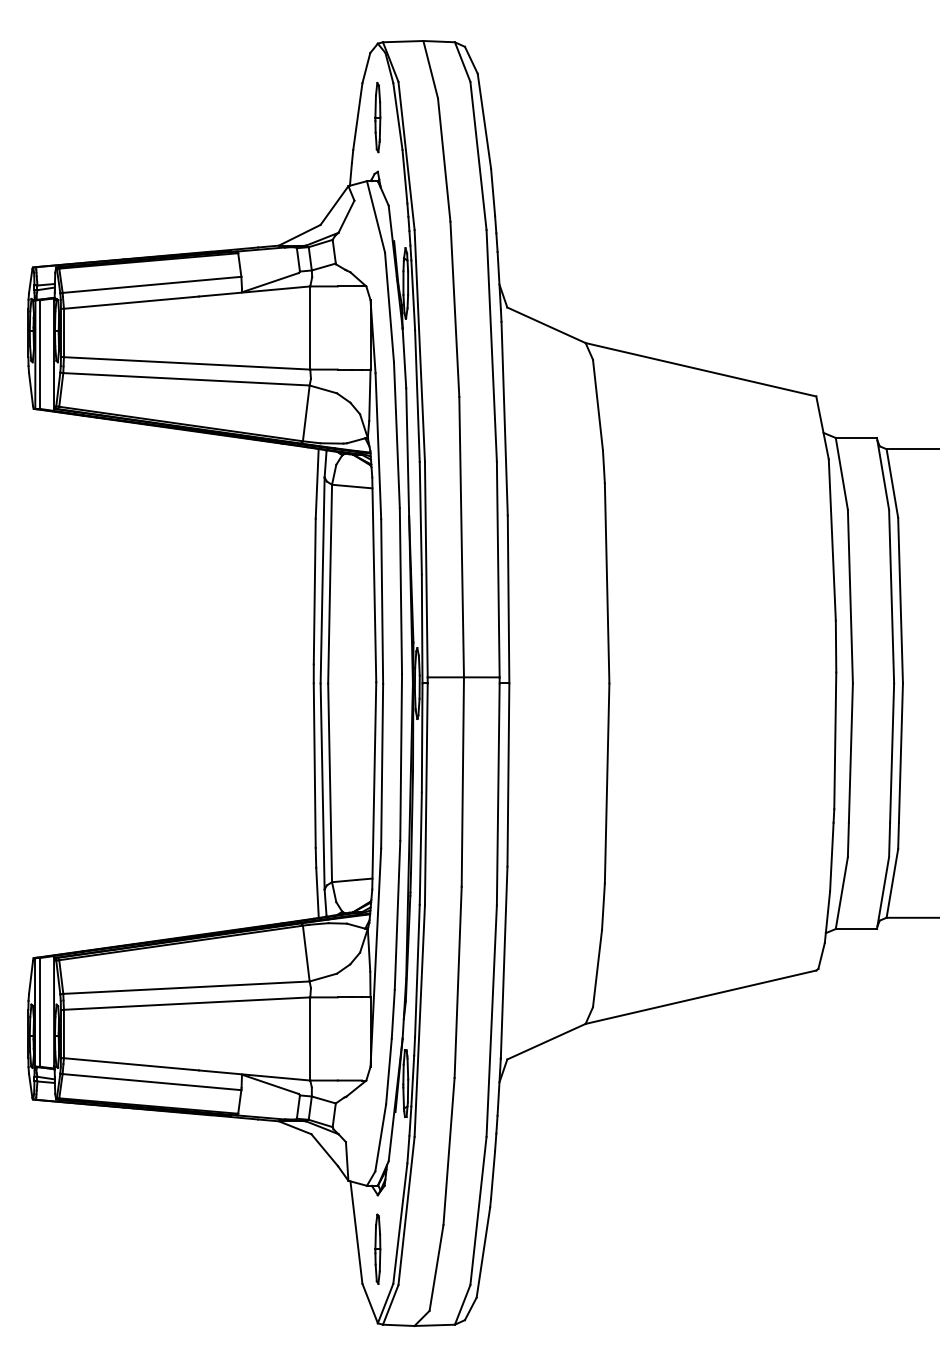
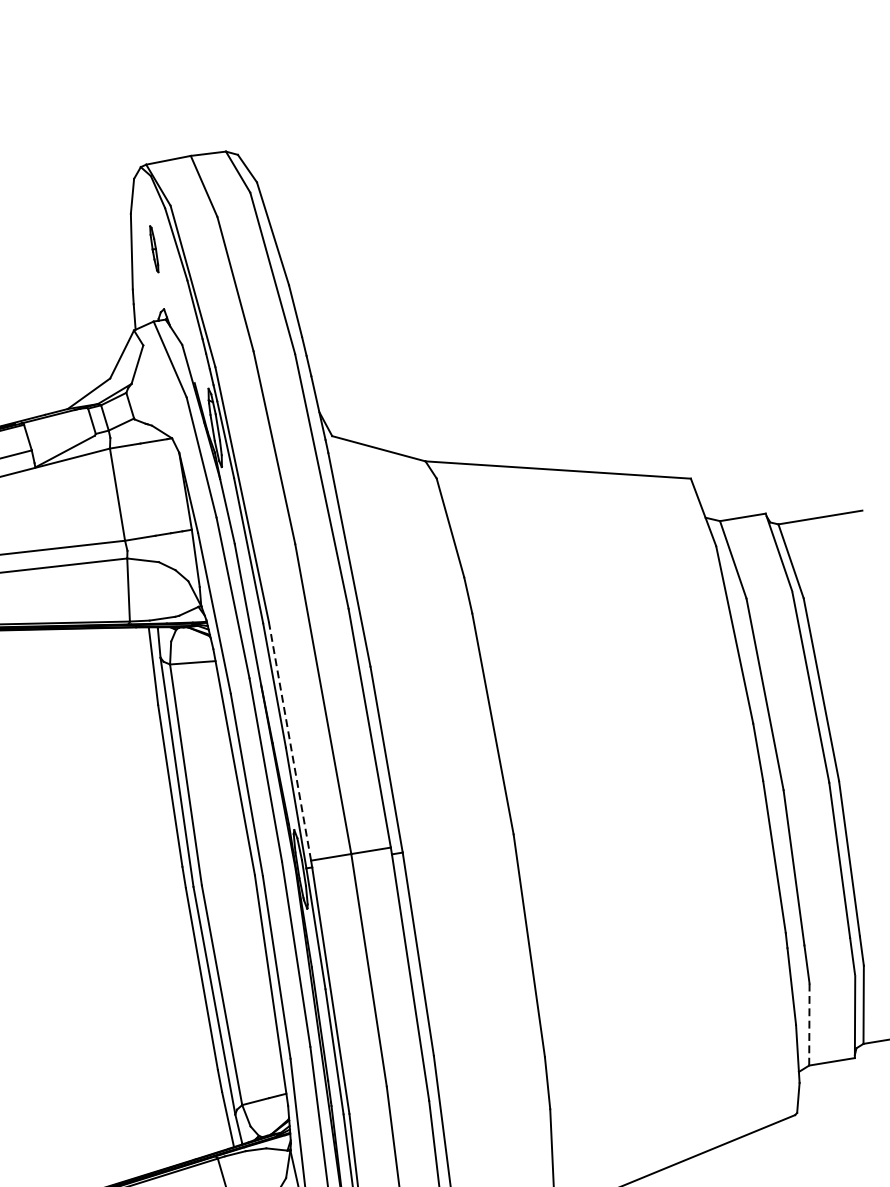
part: (377, 117) -> (153, 249), size x0.6
line: (426, 569) -> (290, 741), solid -> dashed
line: (841, 893) -> (809, 1025), solid -> dashed

